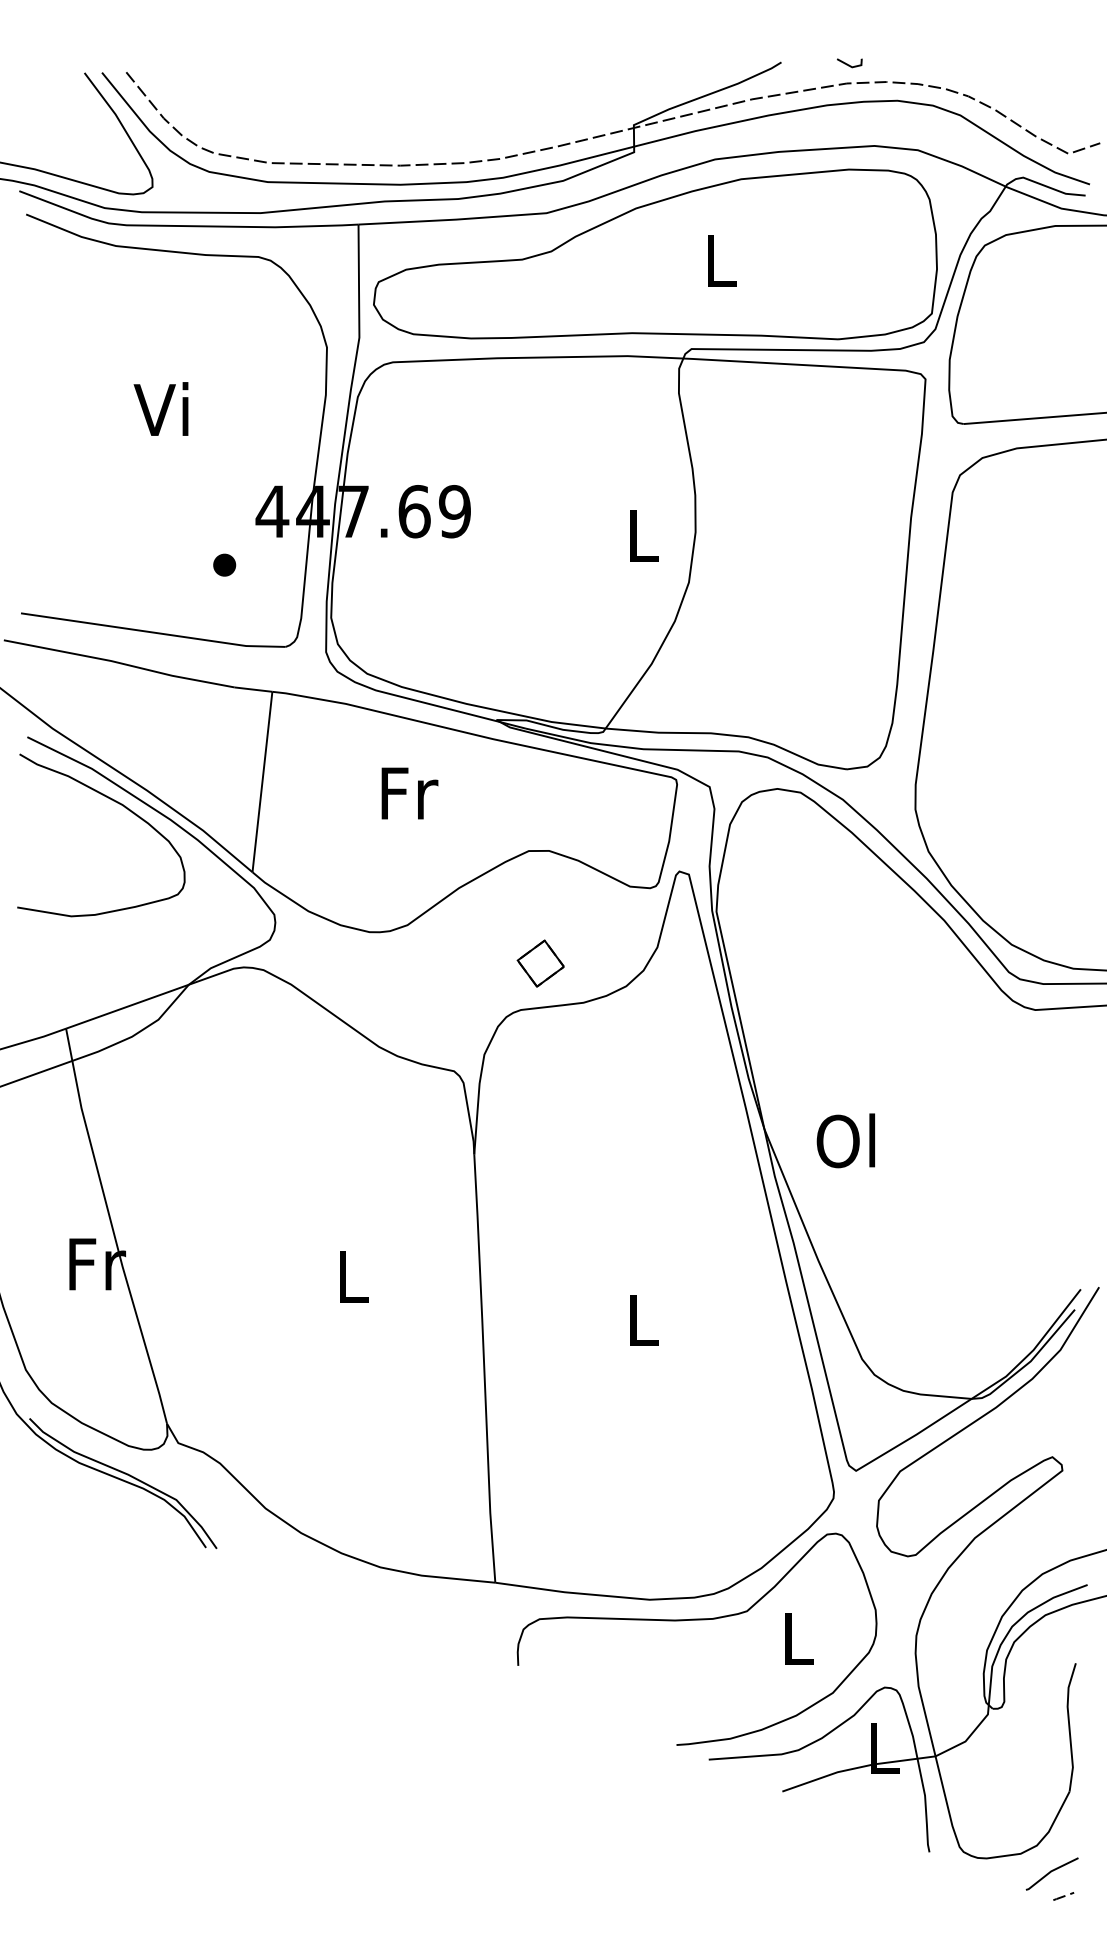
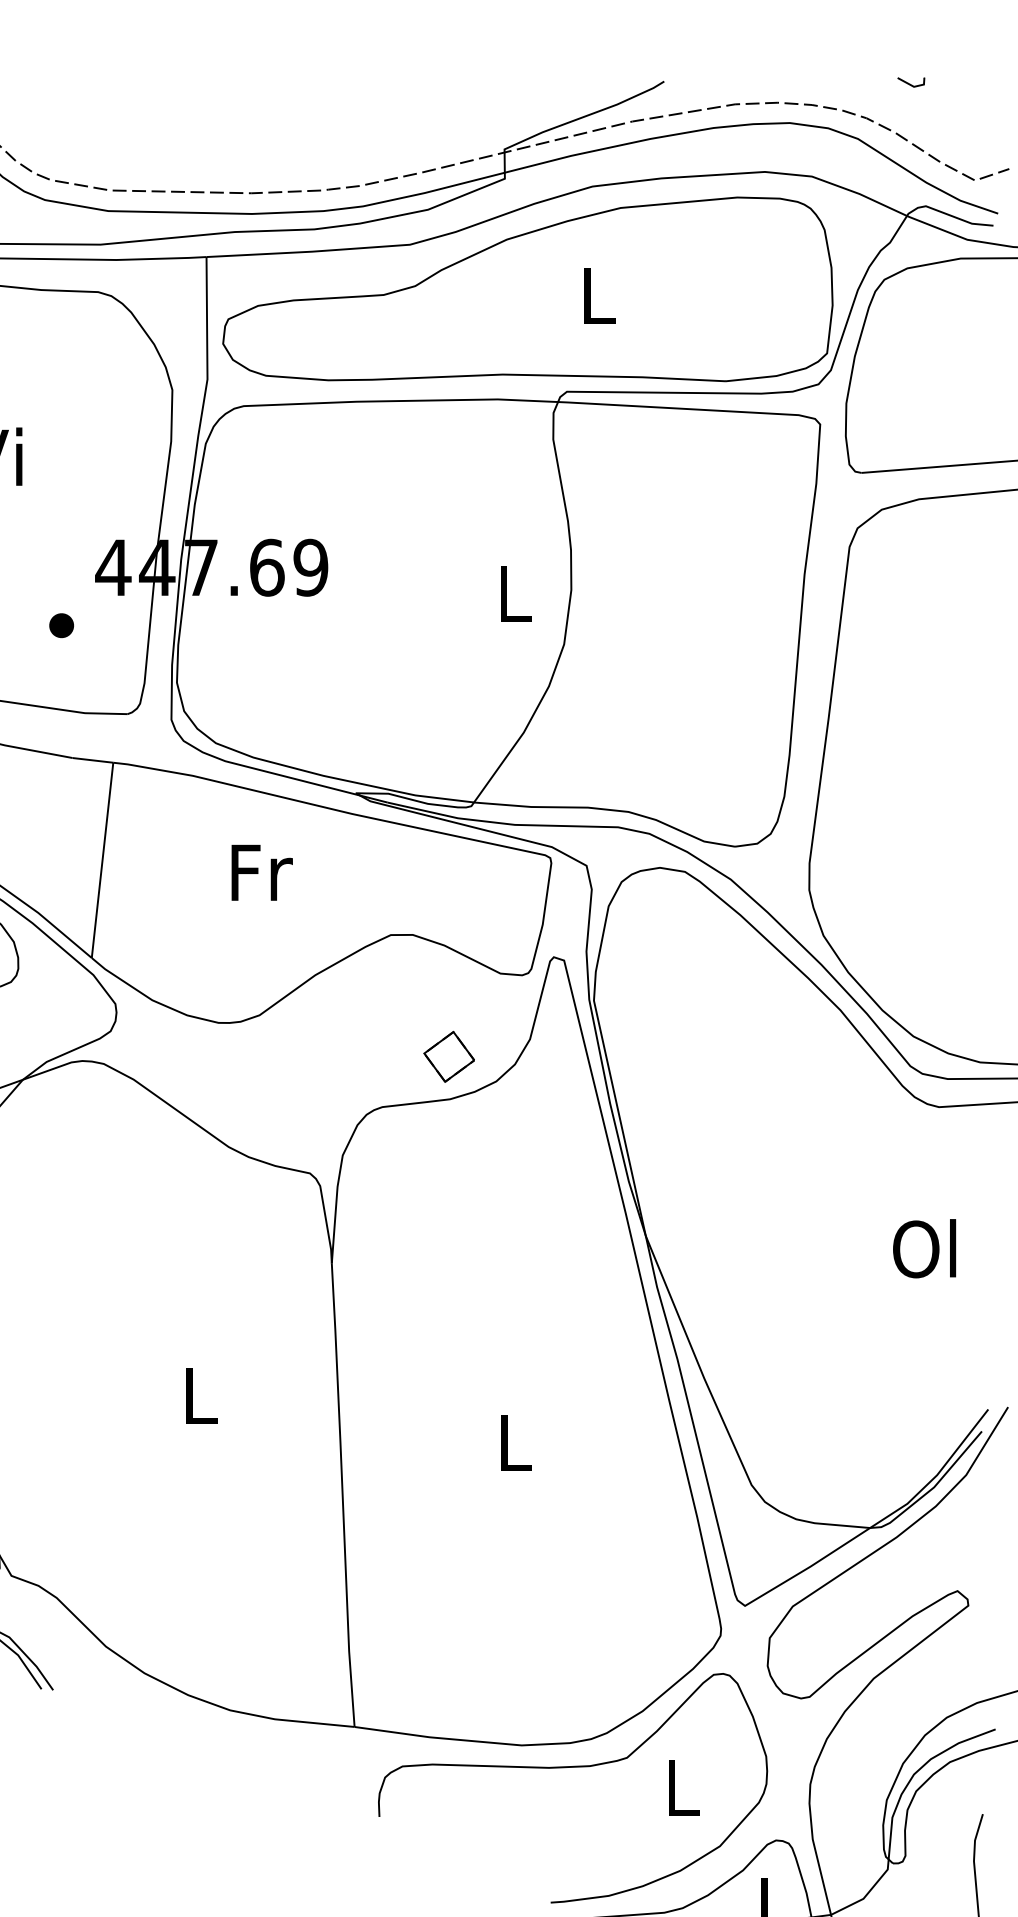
line: (849, 64) -> (911, 83), moved
part: (540, 963) -> (448, 1056), moved
text: (845, 1140) -> (924, 1248), moved

